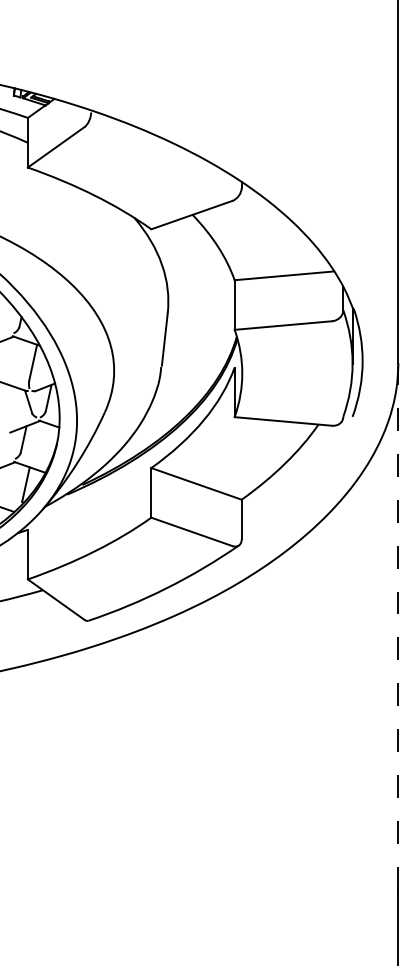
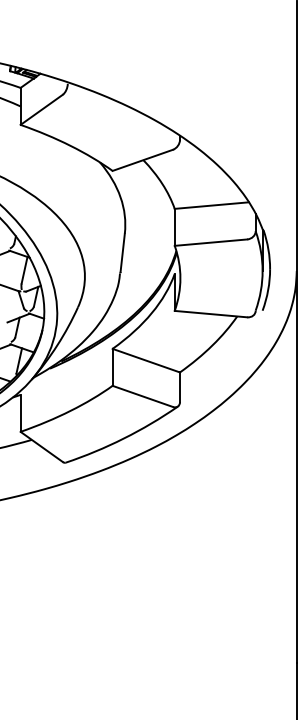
line: (398, 627) -> (296, 467), dashed -> solid

